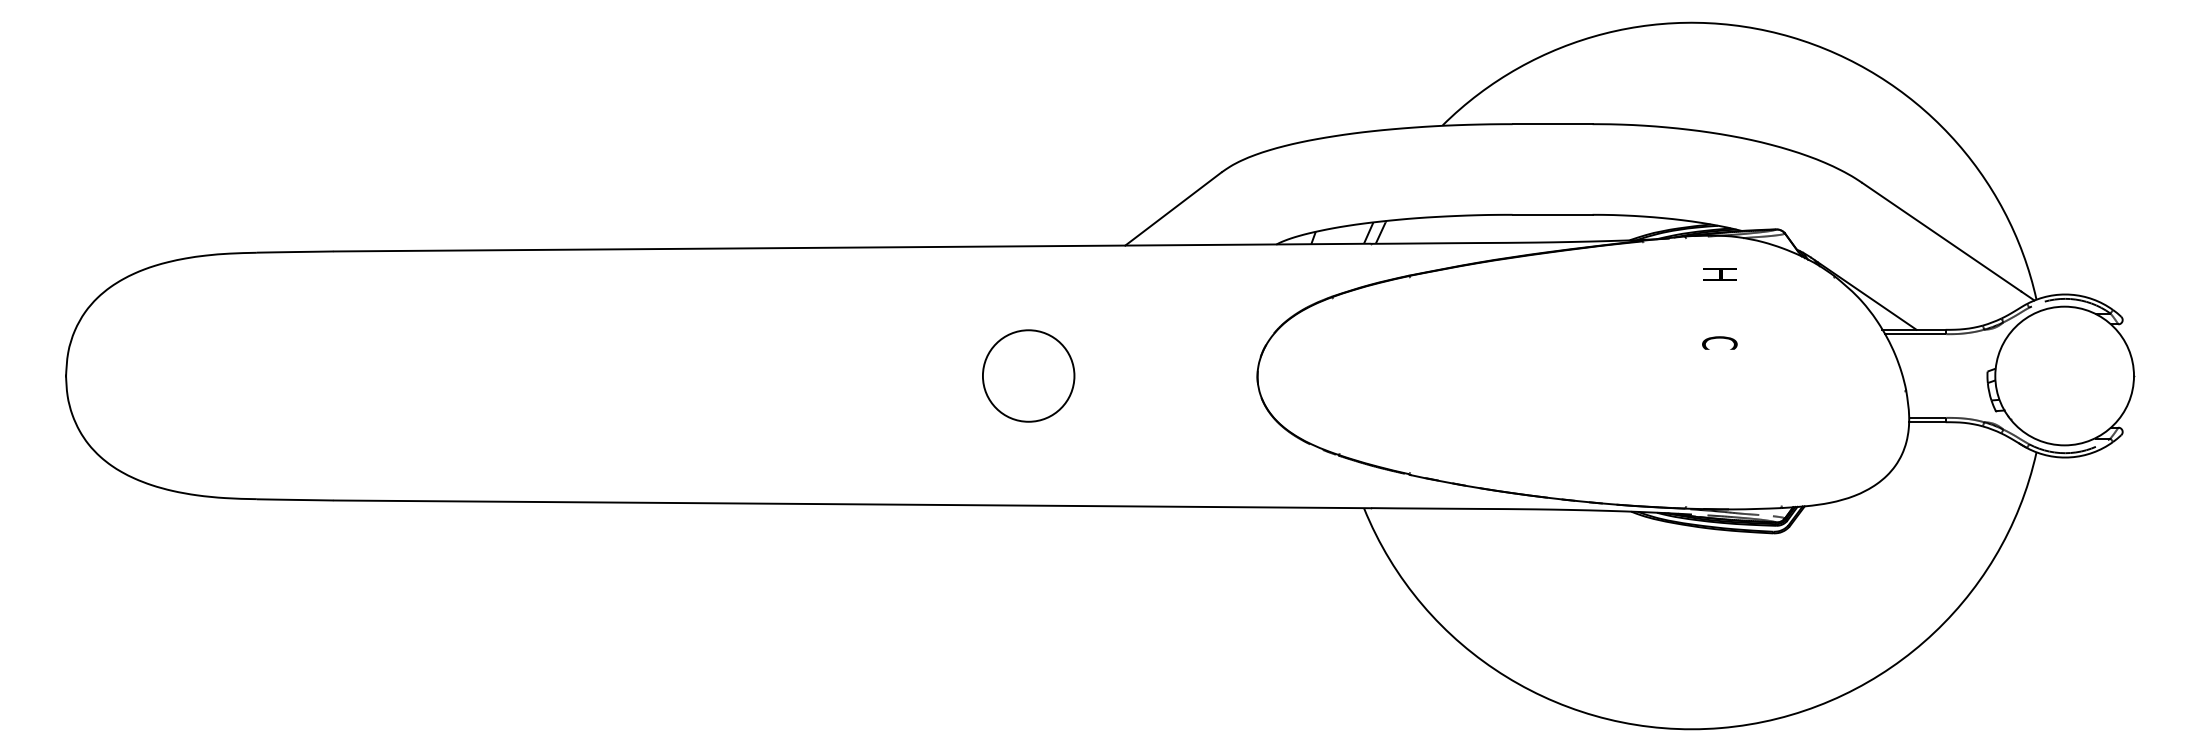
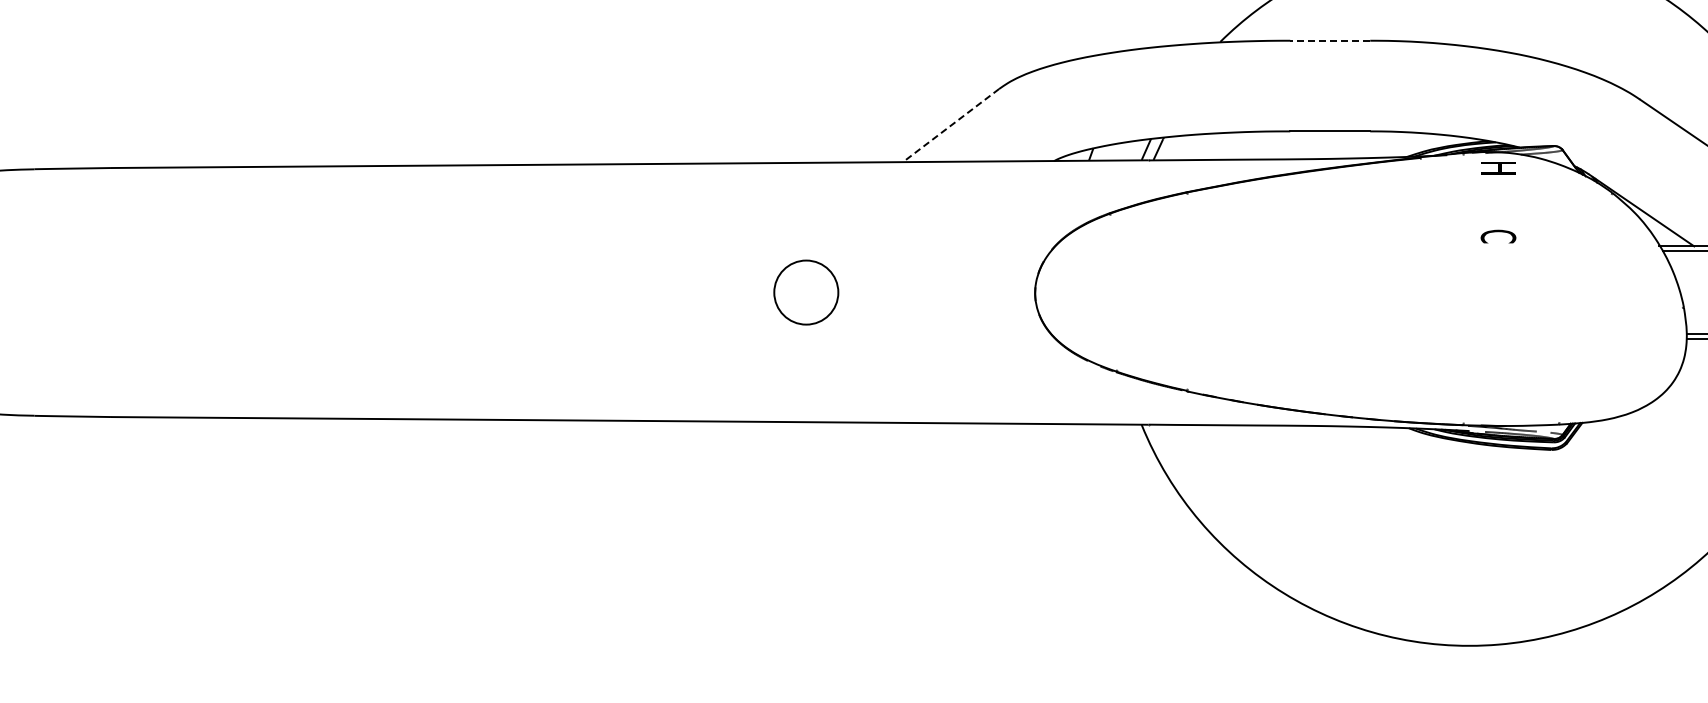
line: (1552, 124) -> (1330, 41), solid -> dashed
line: (1173, 209) -> (951, 126), solid -> dashed
text: (1719, 308) -> (1498, 202), moved
circle: (1028, 375) -> (806, 292), size x0.7

